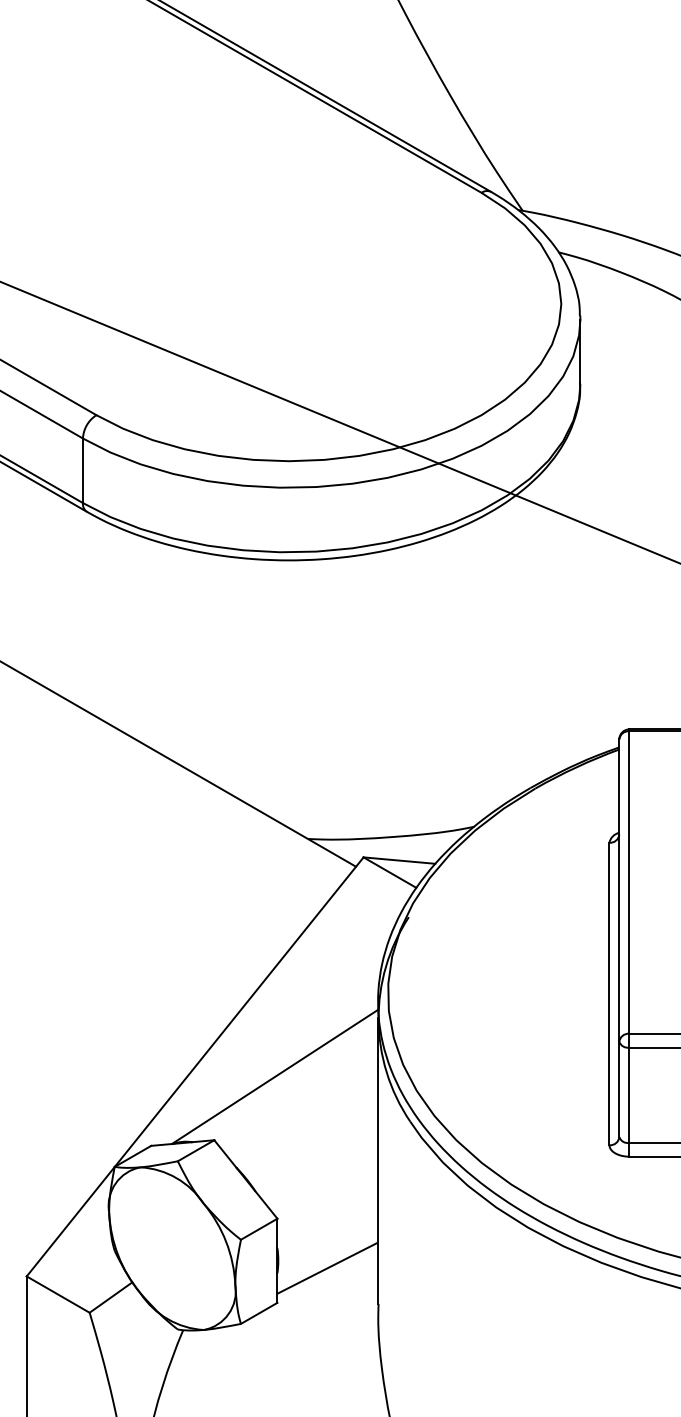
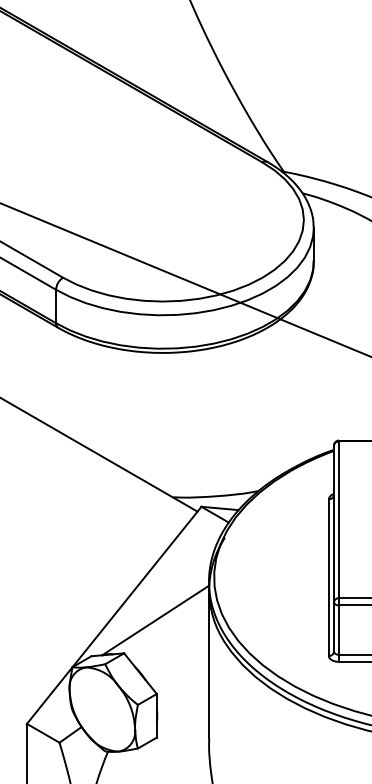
line: (326, 1267) -> (182, 719), removed

